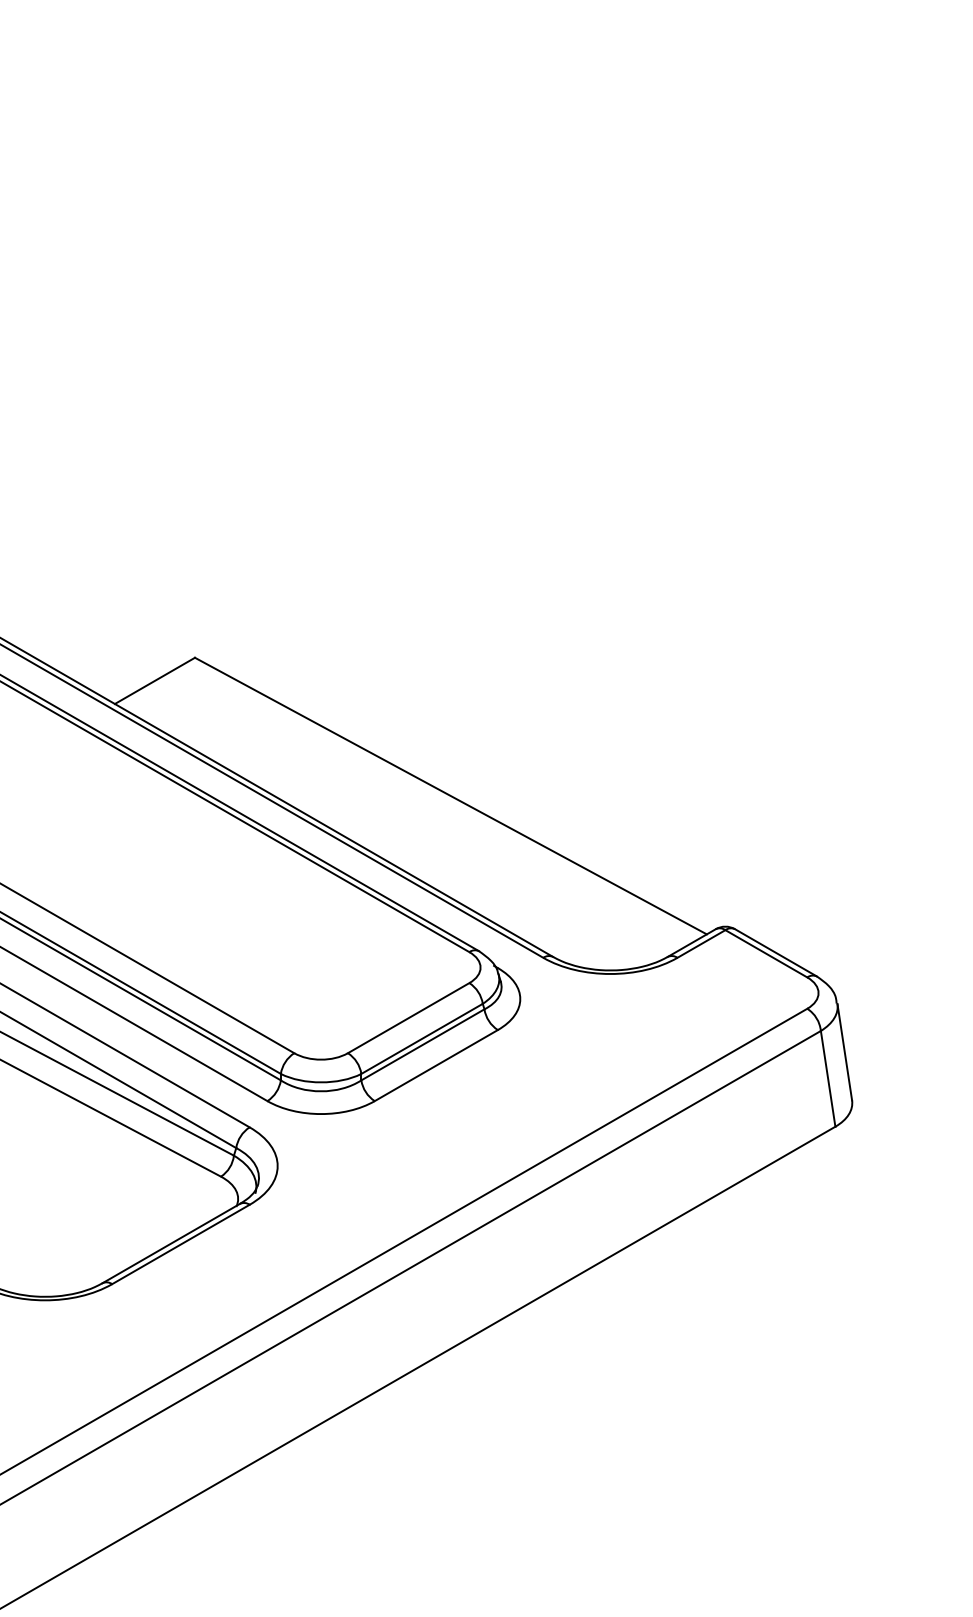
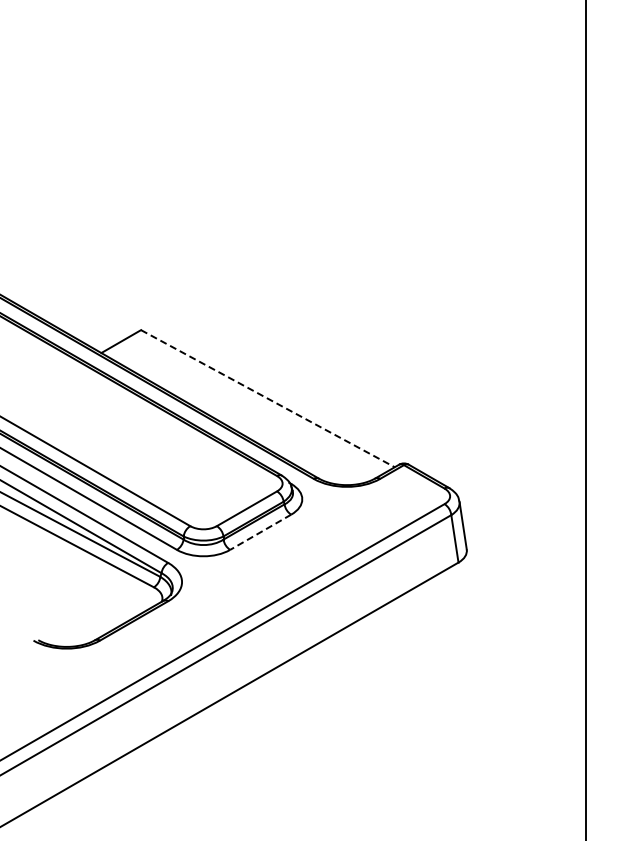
line: (452, 795) -> (268, 398), solid -> dashed
line: (435, 1066) -> (260, 532), solid -> dashed

